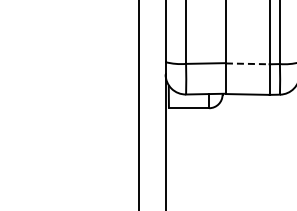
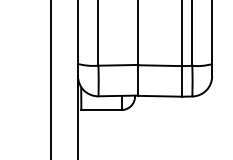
line: (247, 63) -> (159, 65), dashed -> solid

